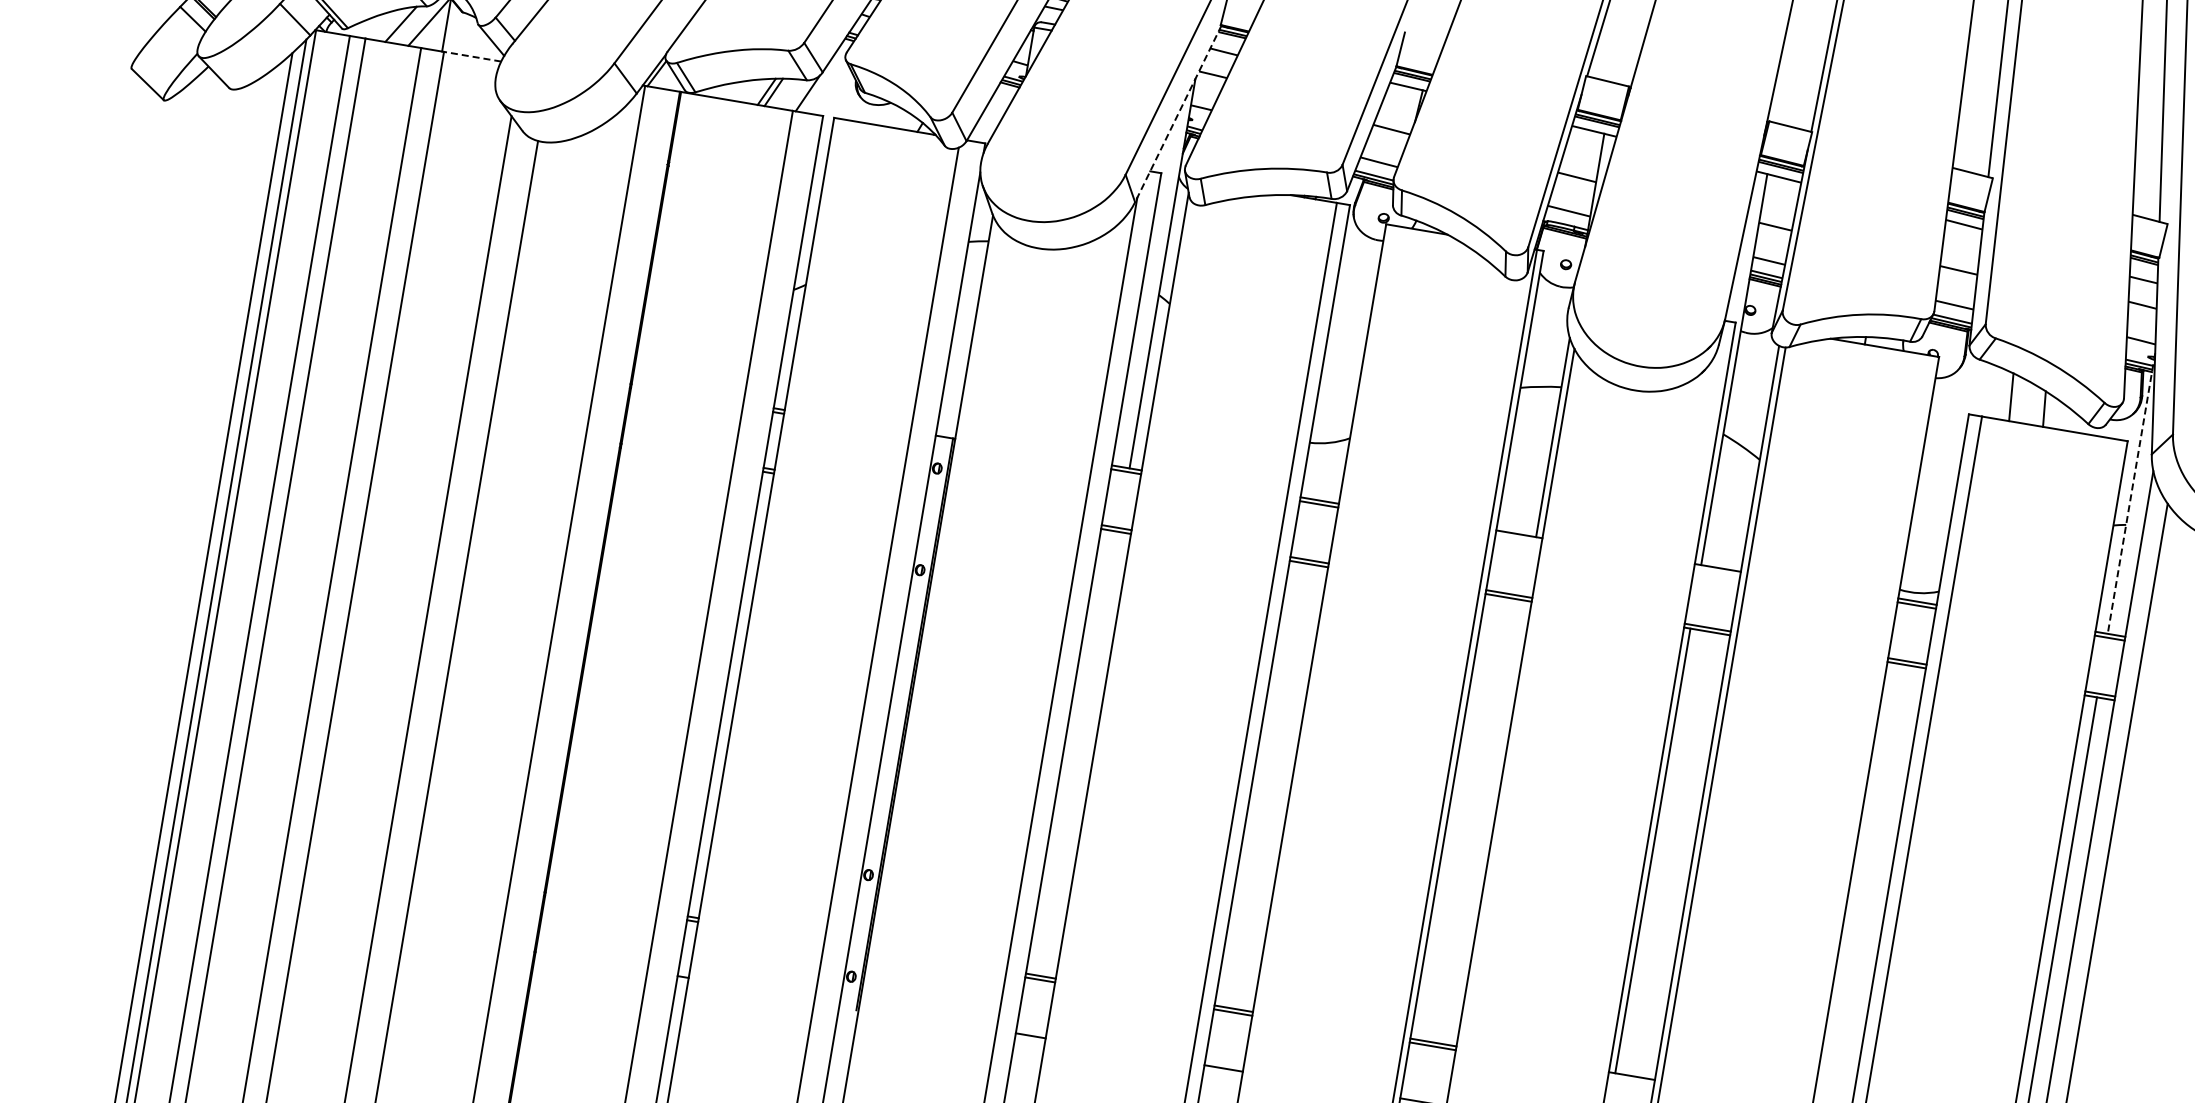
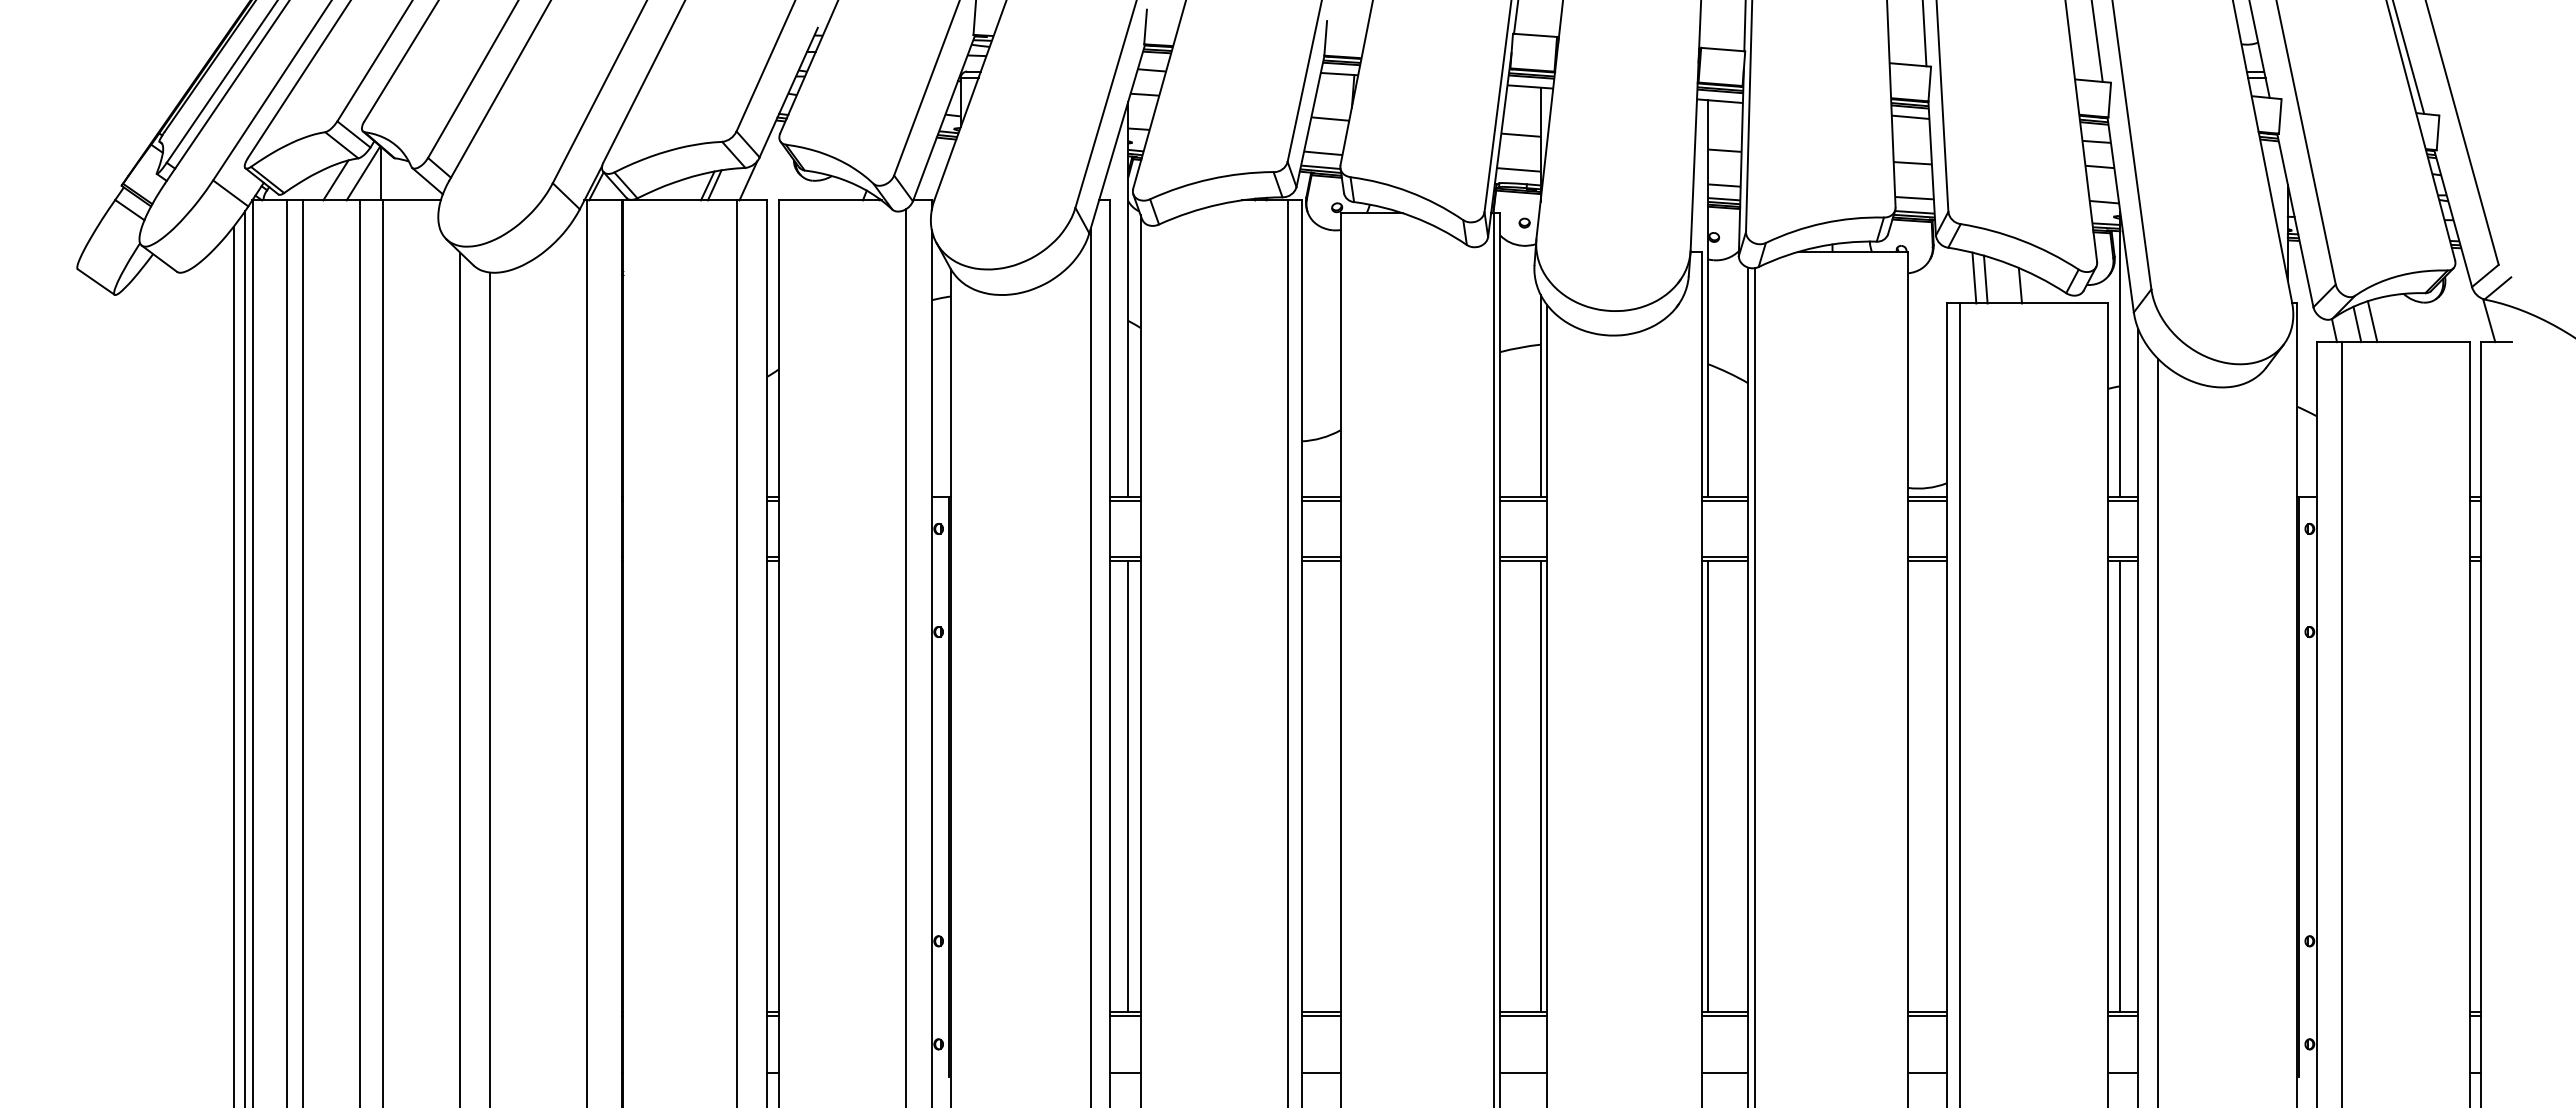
line: (472, 56) -> (411, 200), dashed -> solid
line: (1178, 114) -> (1117, 139), dashed -> solid
line: (2000, 393) -> (1974, 277), added
line: (2131, 494) -> (2120, 355), dashed -> solid
line: (1518, 538) -> (1523, 500), added
line: (1716, 571) -> (1724, 500), added
line: (1081, 754) -> (1128, 786), added
line: (1487, 822) -> (1540, 786), added
line: (1630, 1080) -> (1724, 1016), added

